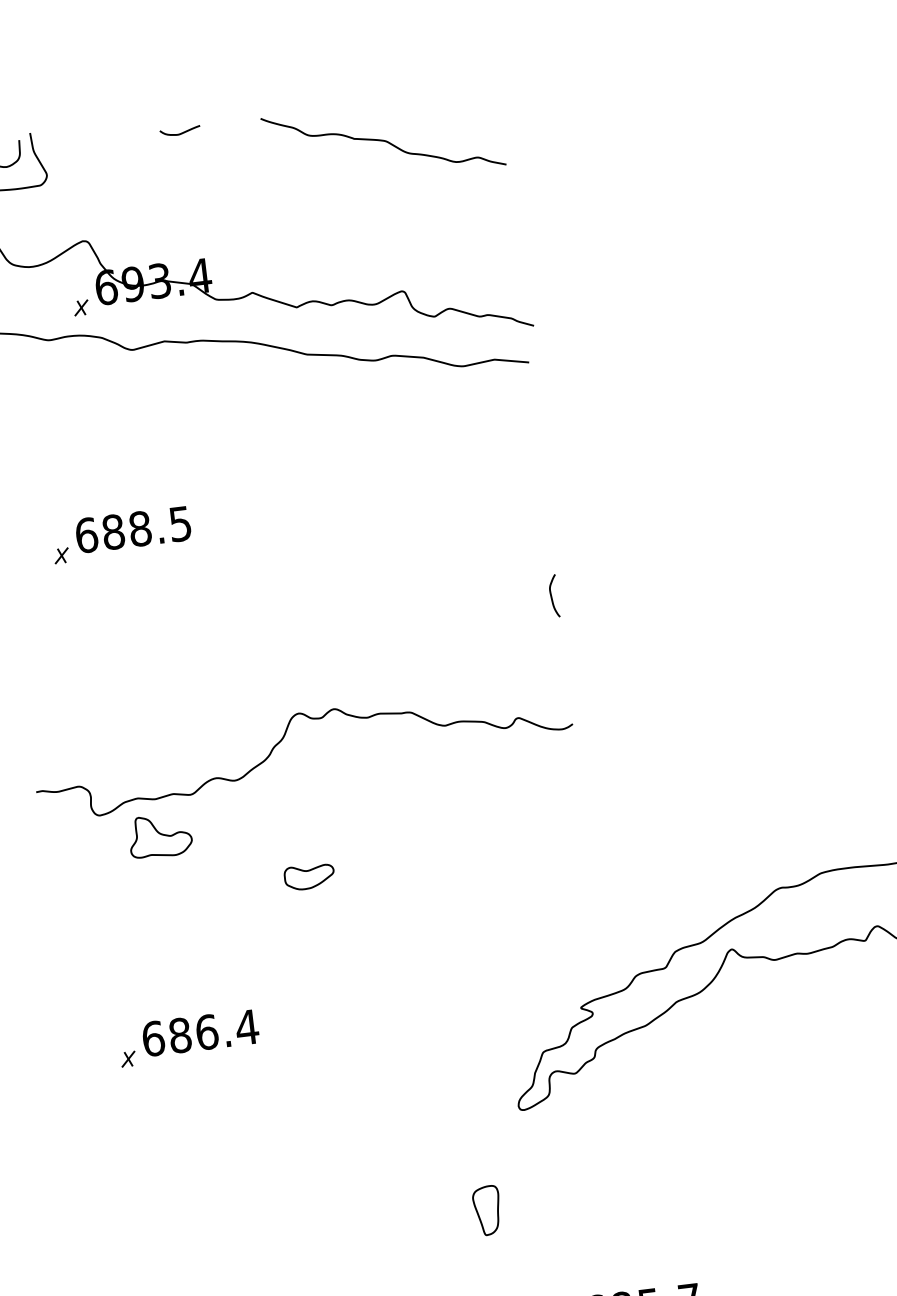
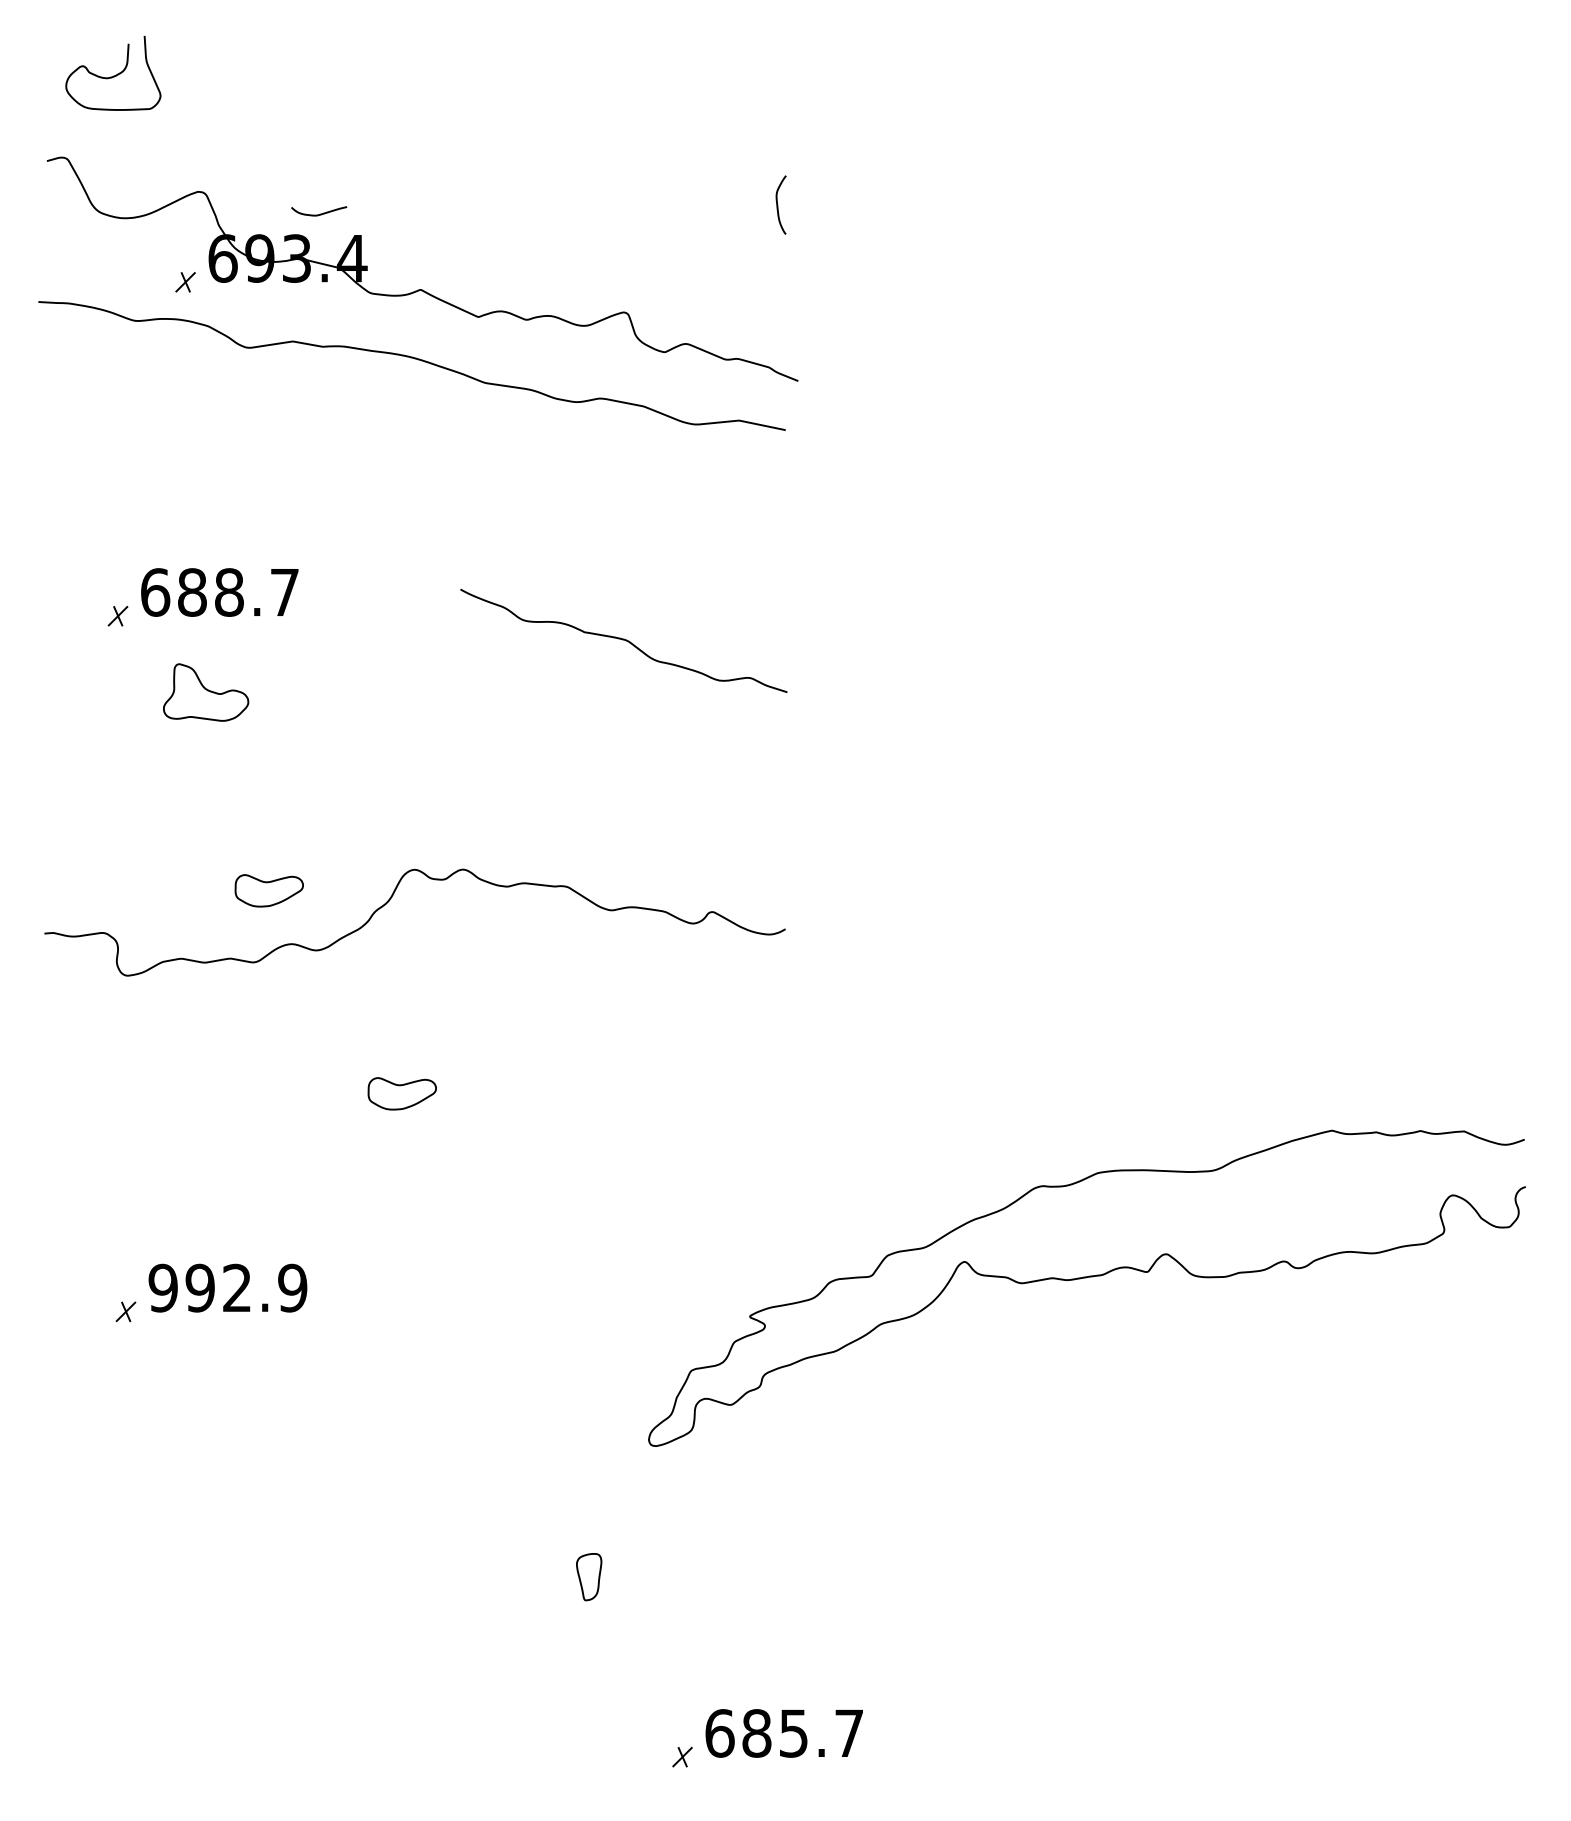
curve: (181, 132) -> (320, 213), moved
curve: (383, 141) -> (623, 640), moved
text: (180, 524) -> (284, 592), 688.5 -> 688.7
curve: (552, 595) -> (778, 204), moved
part: (194, 741) -> (268, 890), added
part: (160, 835) -> (206, 692), moved
text: (200, 1032) -> (228, 1287), 686.4 -> 992.9
part: (486, 1211) -> (588, 1577), size x0.7

